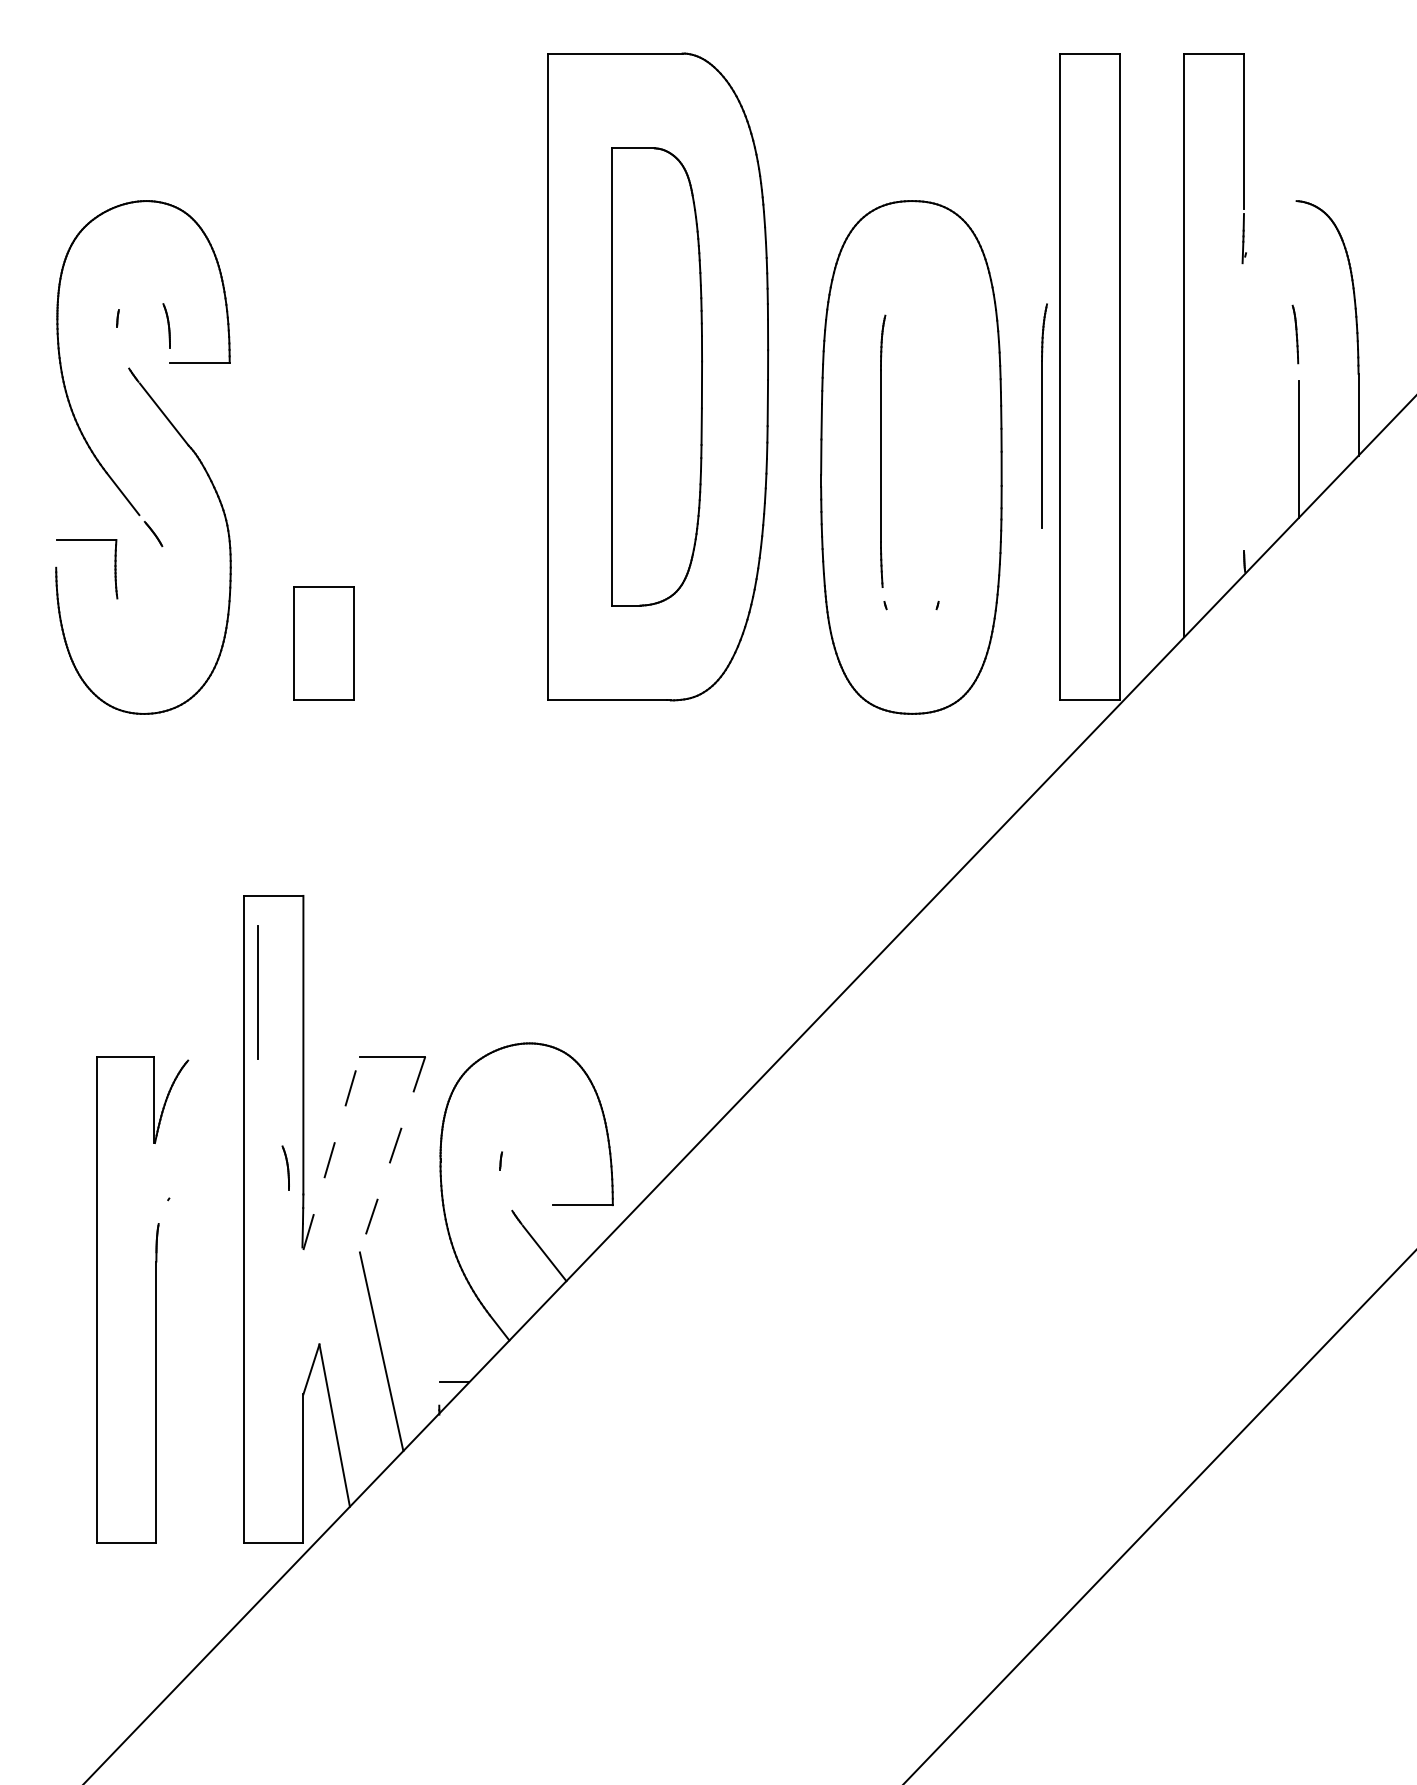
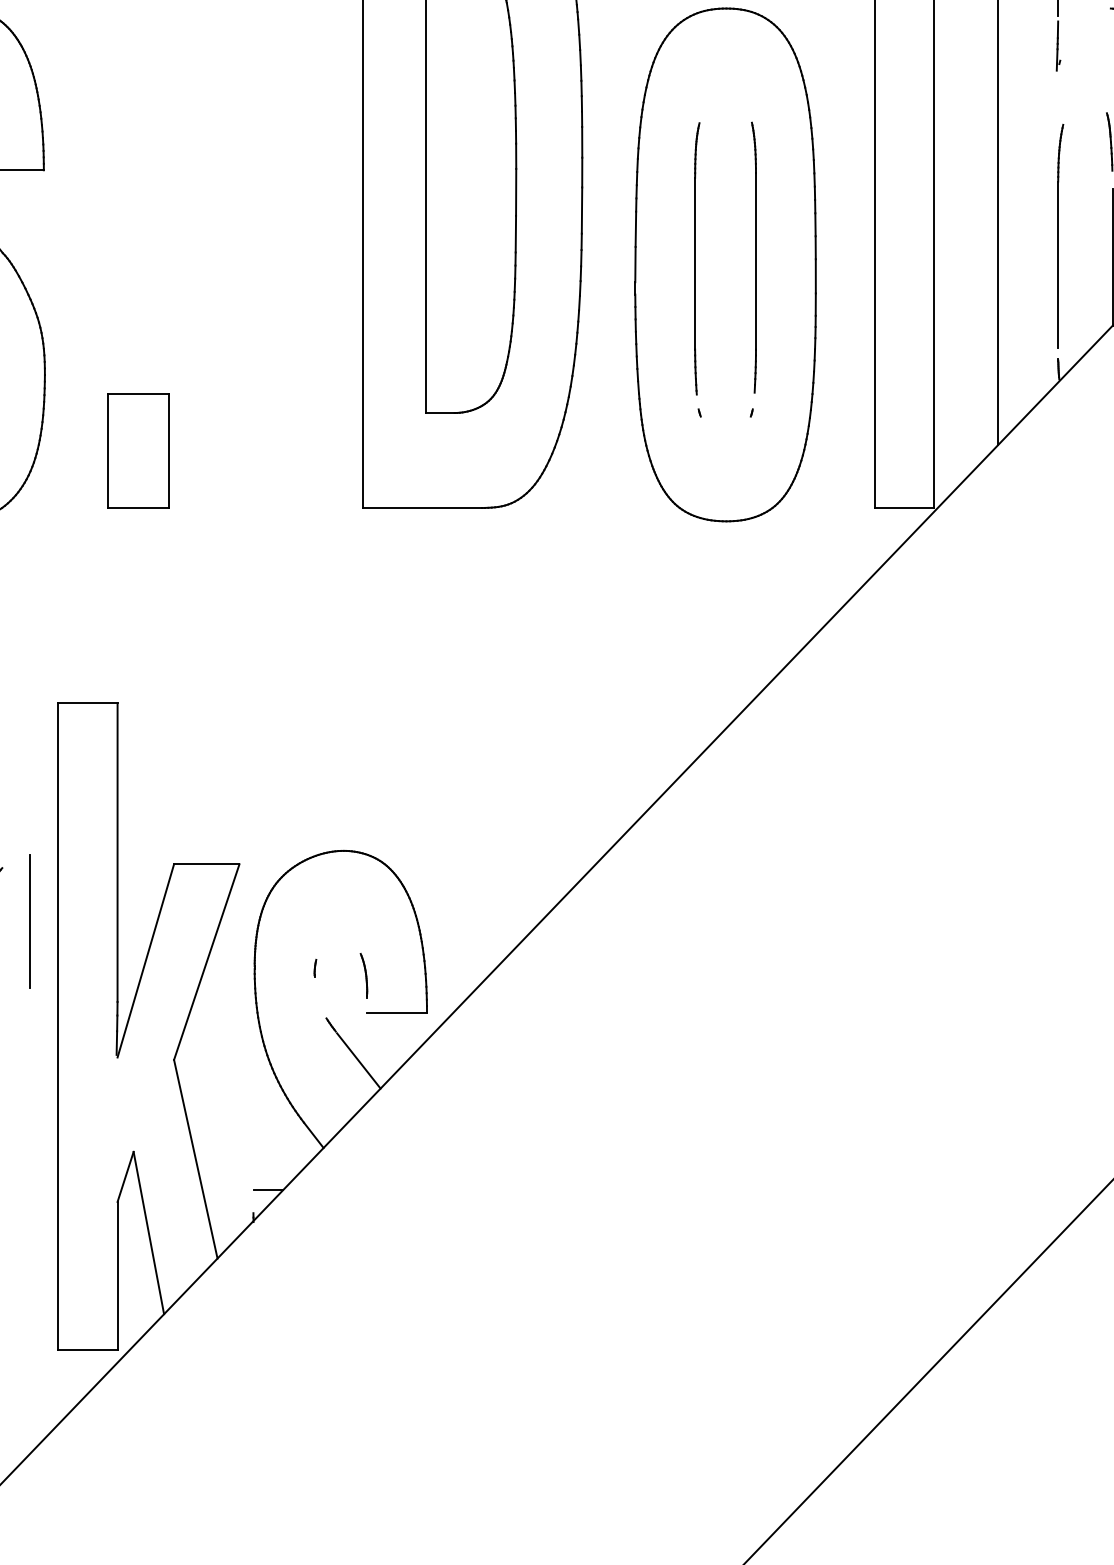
part: (1044, 415) -> (1060, 235), moved
part: (939, 450) -> (753, 257), added
line: (257, 992) -> (29, 921), moved
line: (331, 1153) -> (145, 960), dashed -> solid
line: (392, 1155) -> (206, 962), dashed -> solid
part: (285, 1167) -> (363, 974), moved

